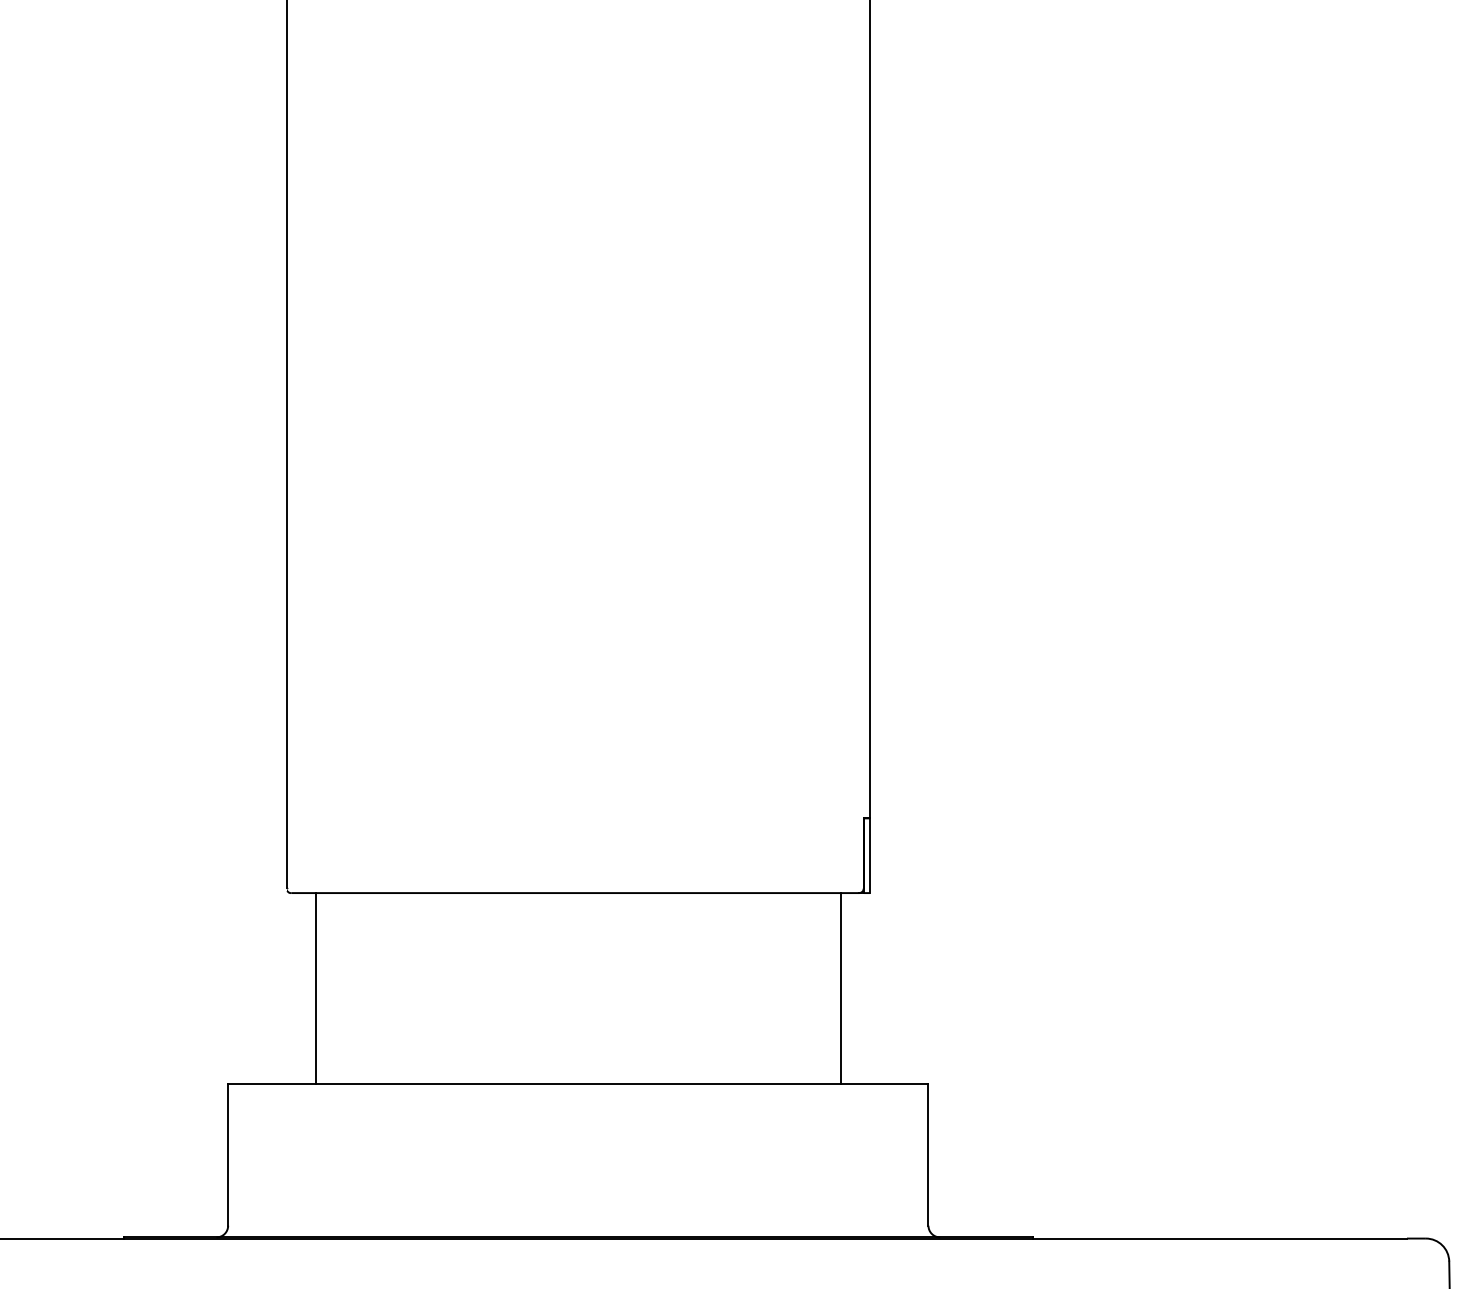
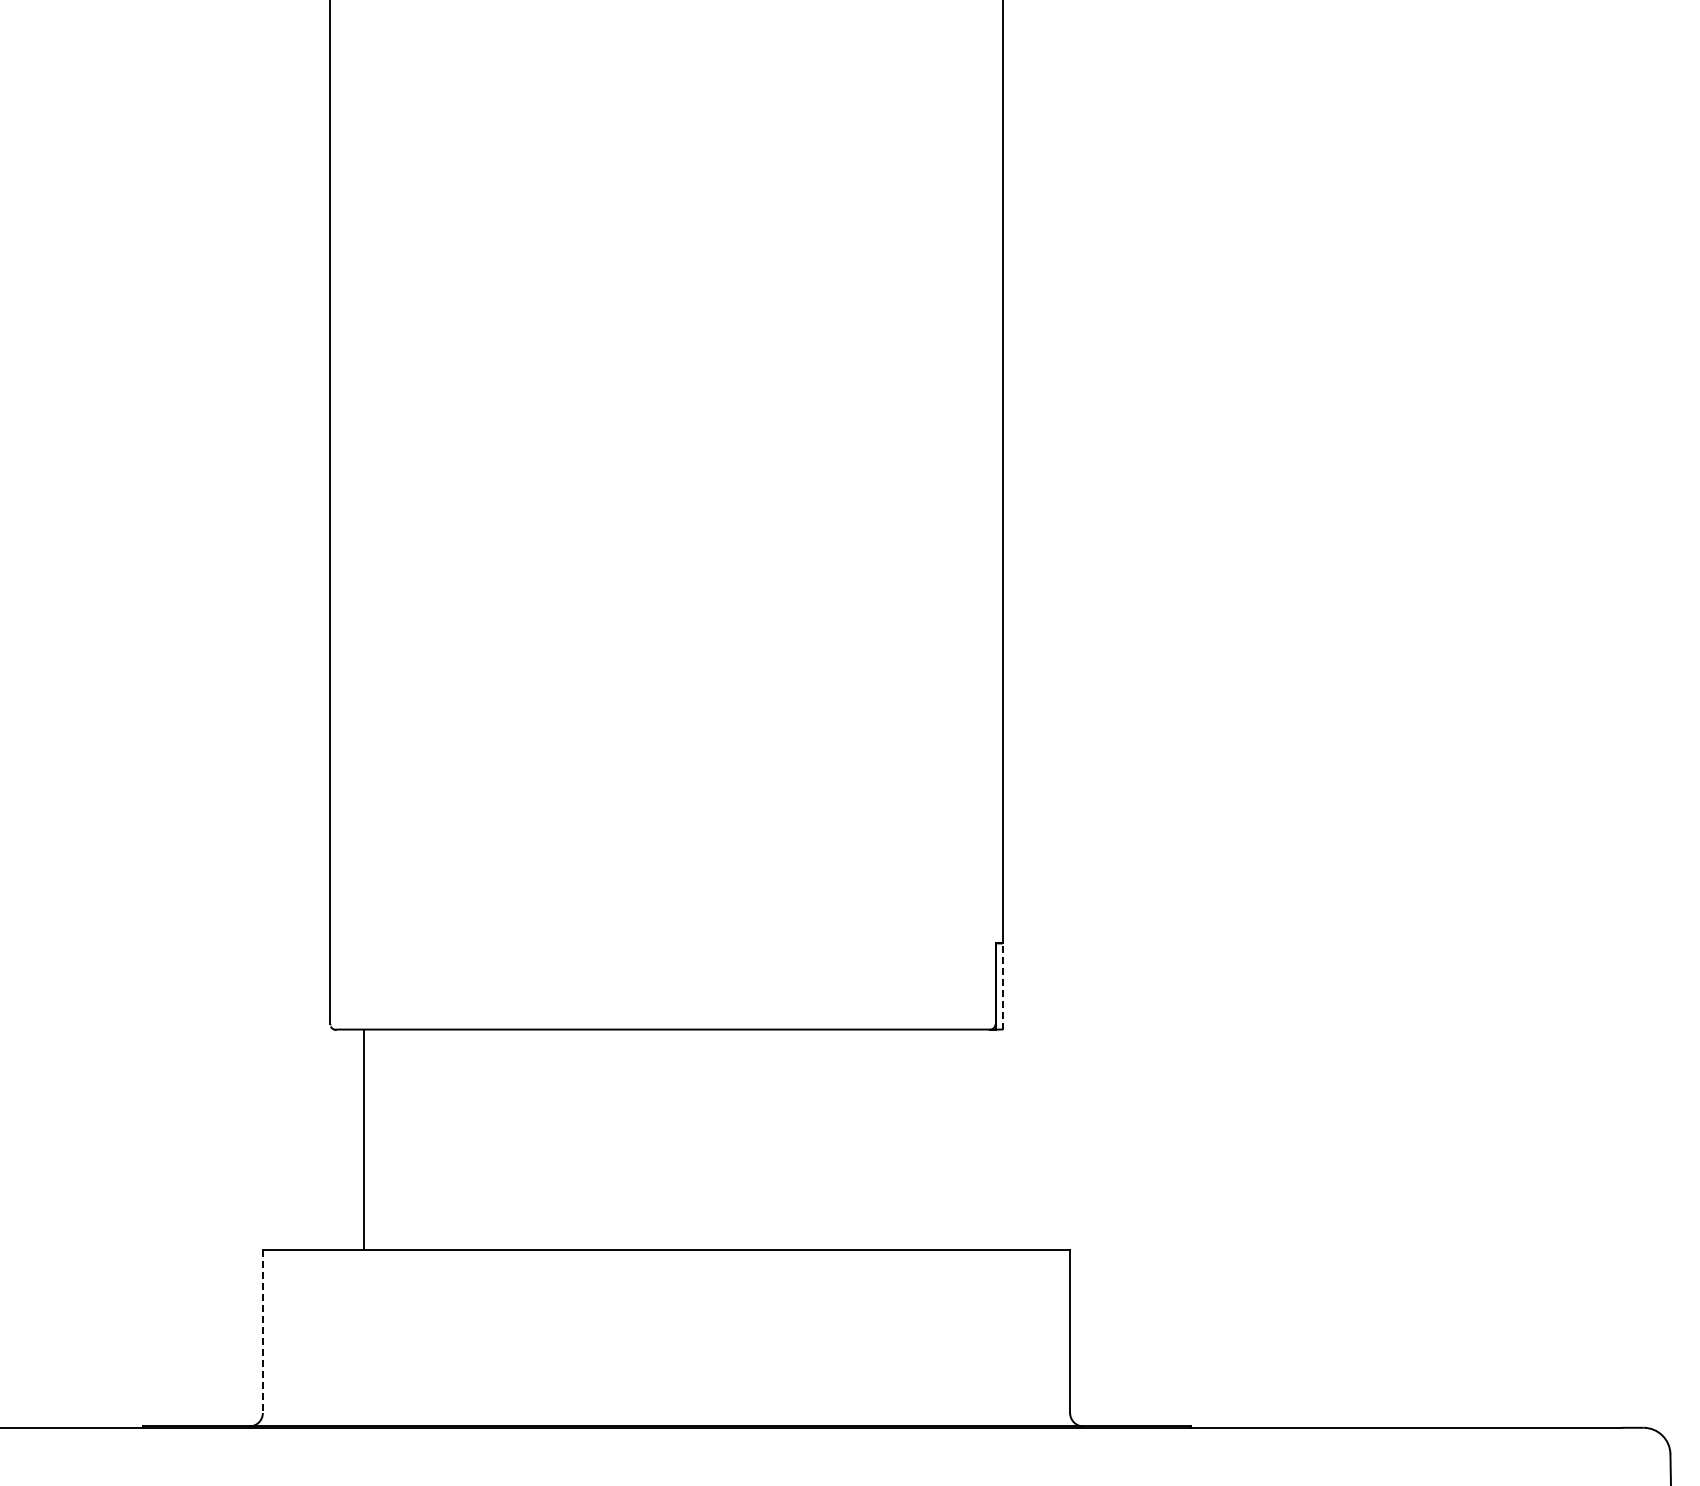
line: (869, 855) -> (1002, 986), solid -> dashed
line: (841, 988) -> (969, 1139), removed
line: (227, 1155) -> (262, 1332), solid -> dashed

